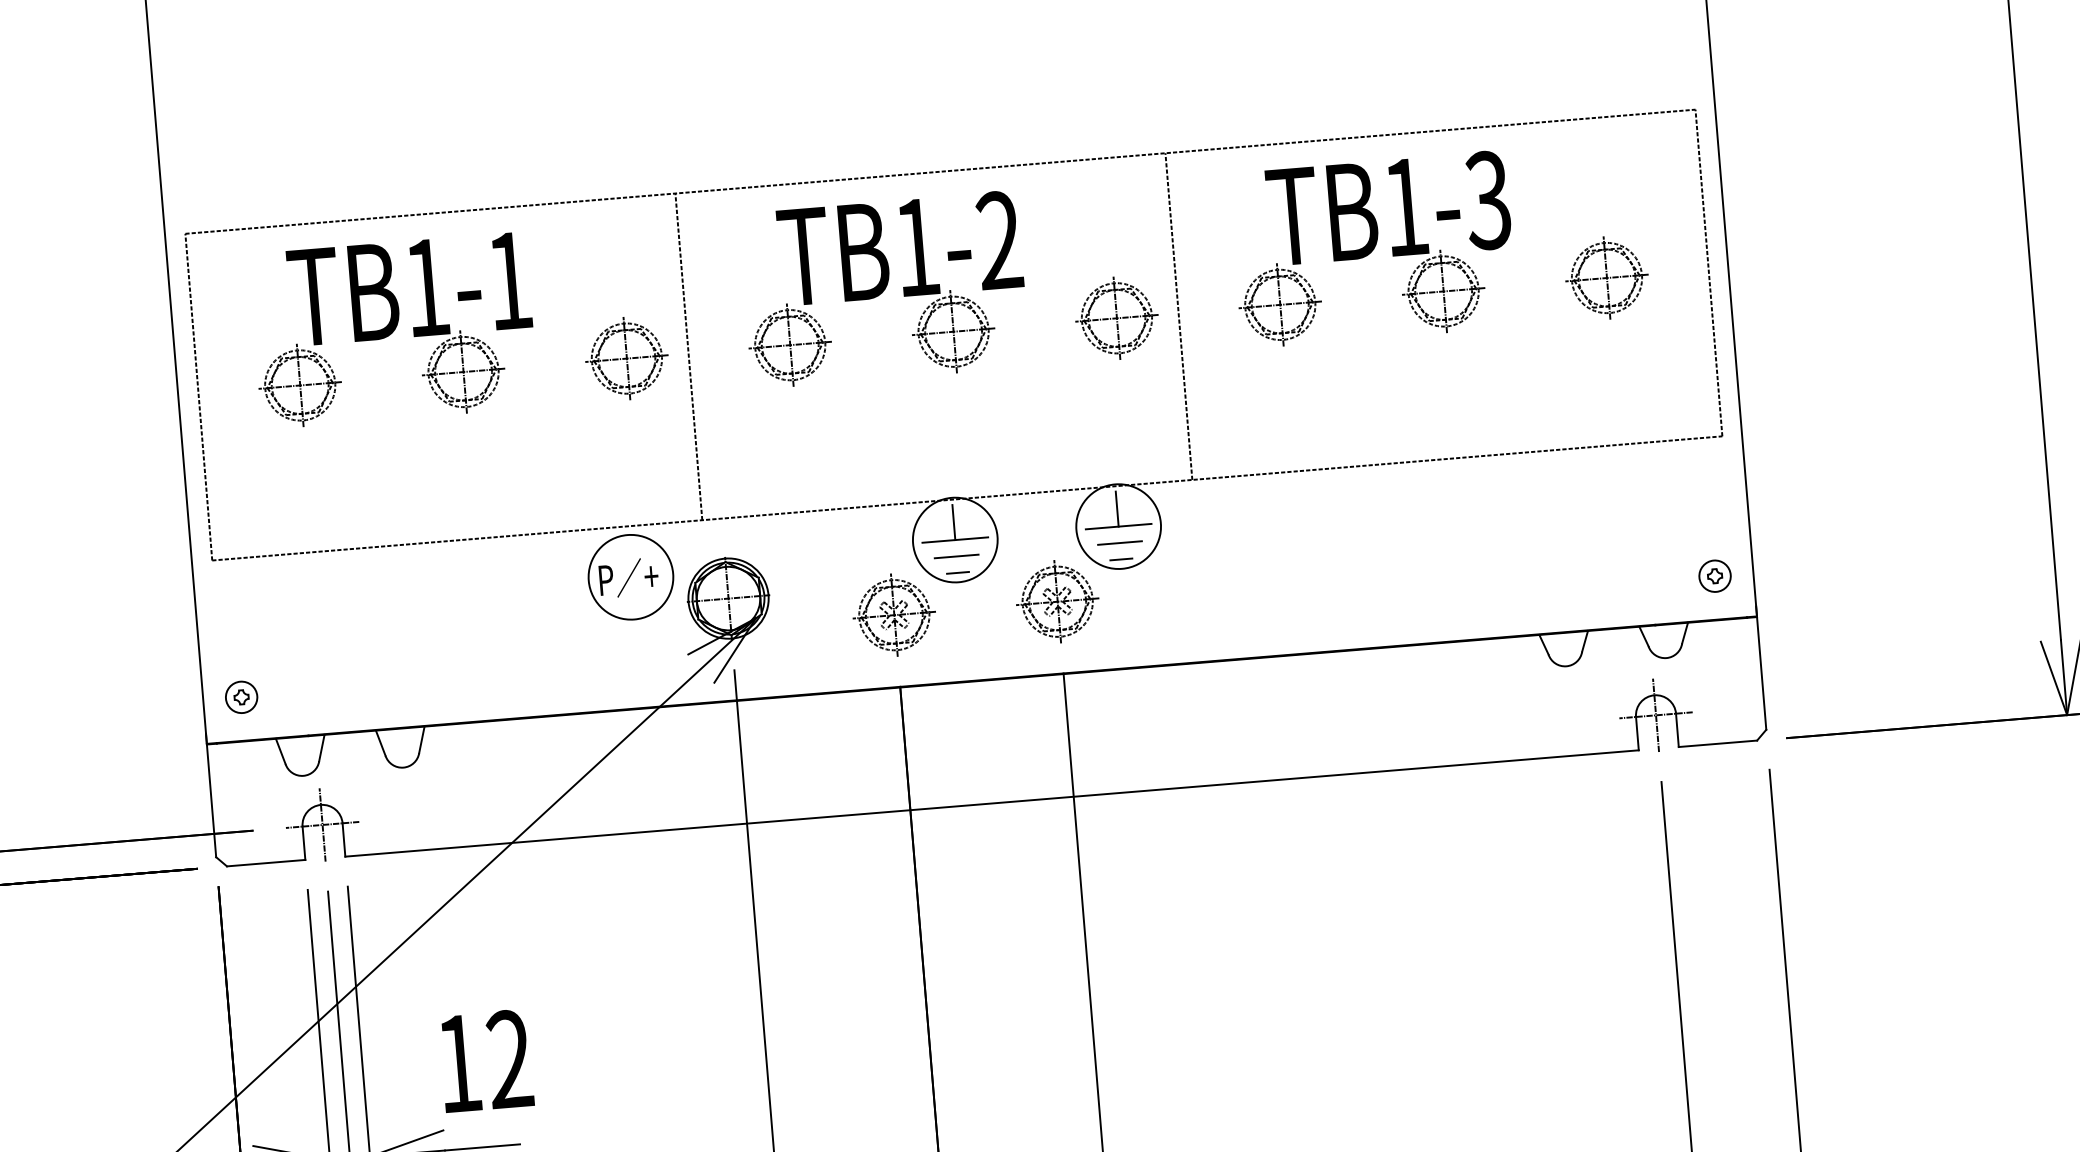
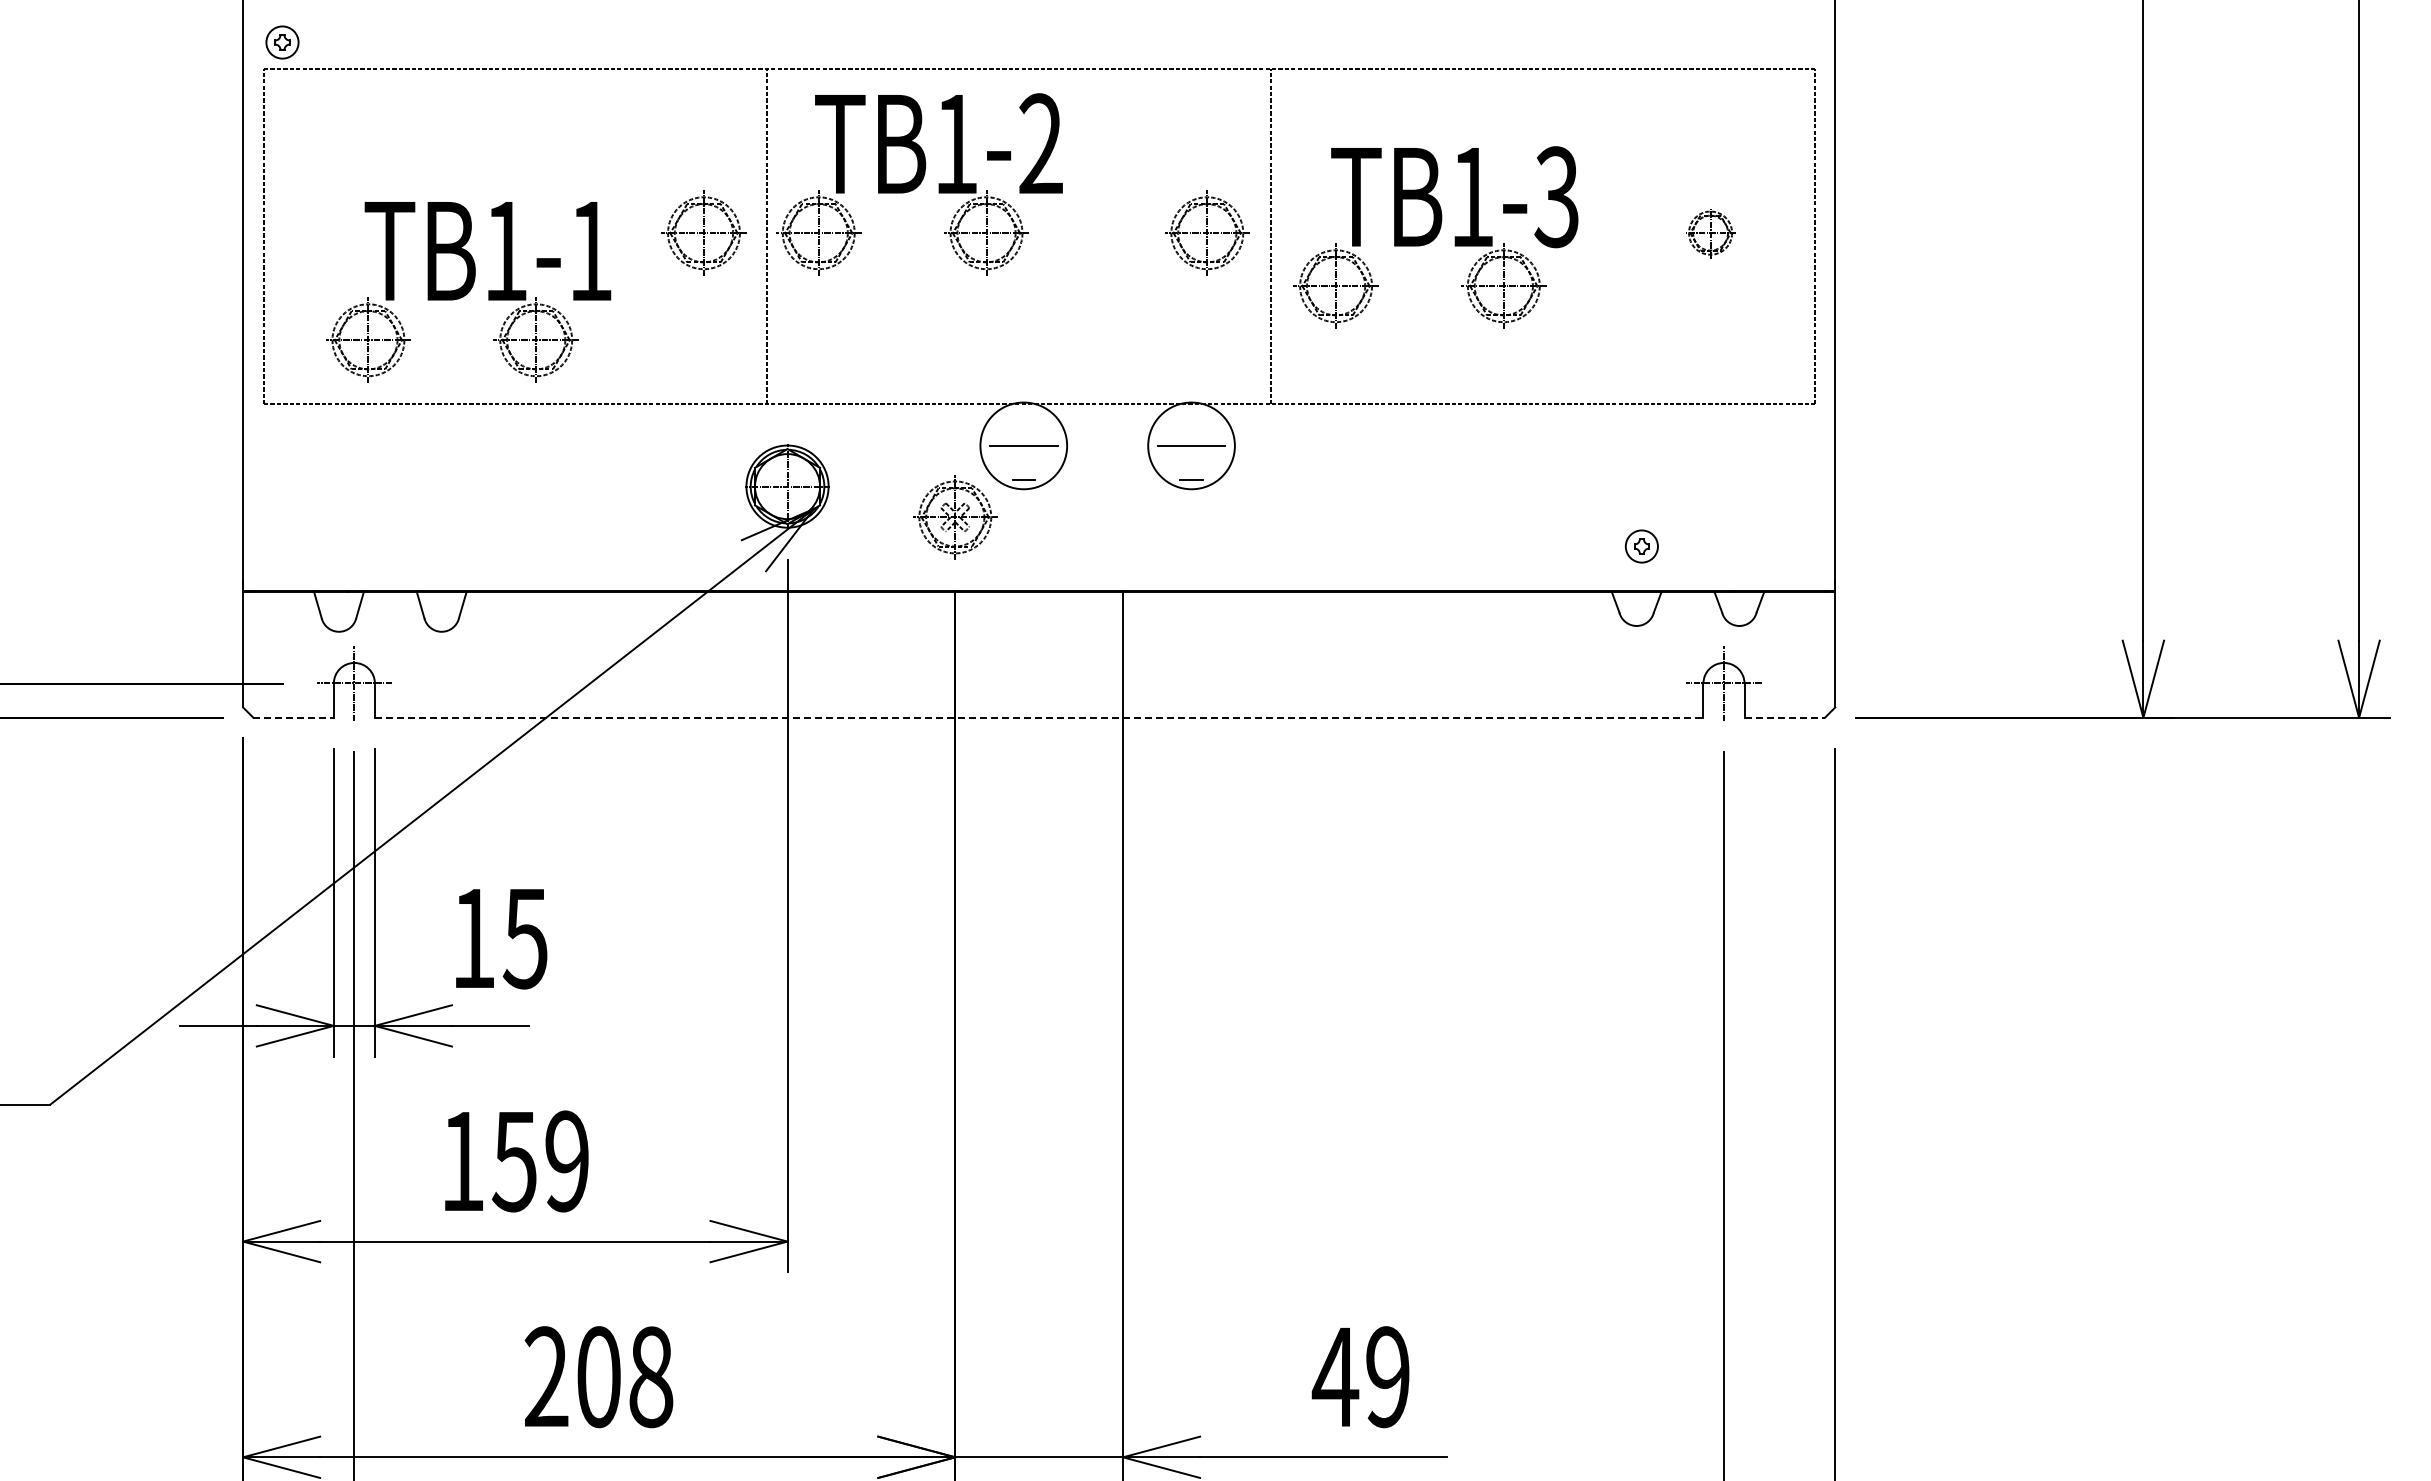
part: (1373, 249) -> (1435, 237), moved
part: (1606, 277) -> (1710, 232), size x0.6
part: (884, 289) -> (919, 184), moved
part: (393, 330) -> (468, 292), moved
line: (1117, 508) -> (1191, 427), removed
line: (953, 522) -> (1023, 427), removed
line: (1119, 542) -> (1191, 462), removed
line: (956, 556) -> (1023, 462), removed
part: (1714, 576) -> (1641, 546), moved
part: (630, 577) -> (689, 456), removed
part: (1057, 601) -> (1122, 517), removed
part: (241, 697) -> (282, 42), moved
line: (1718, 743) -> (1785, 717), solid -> dashed
line: (992, 803) -> (1039, 717), solid -> dashed
line: (266, 862) -> (294, 717), solid -> dashed
text: (508, 1059) -> (524, 938), 12 -> 15

